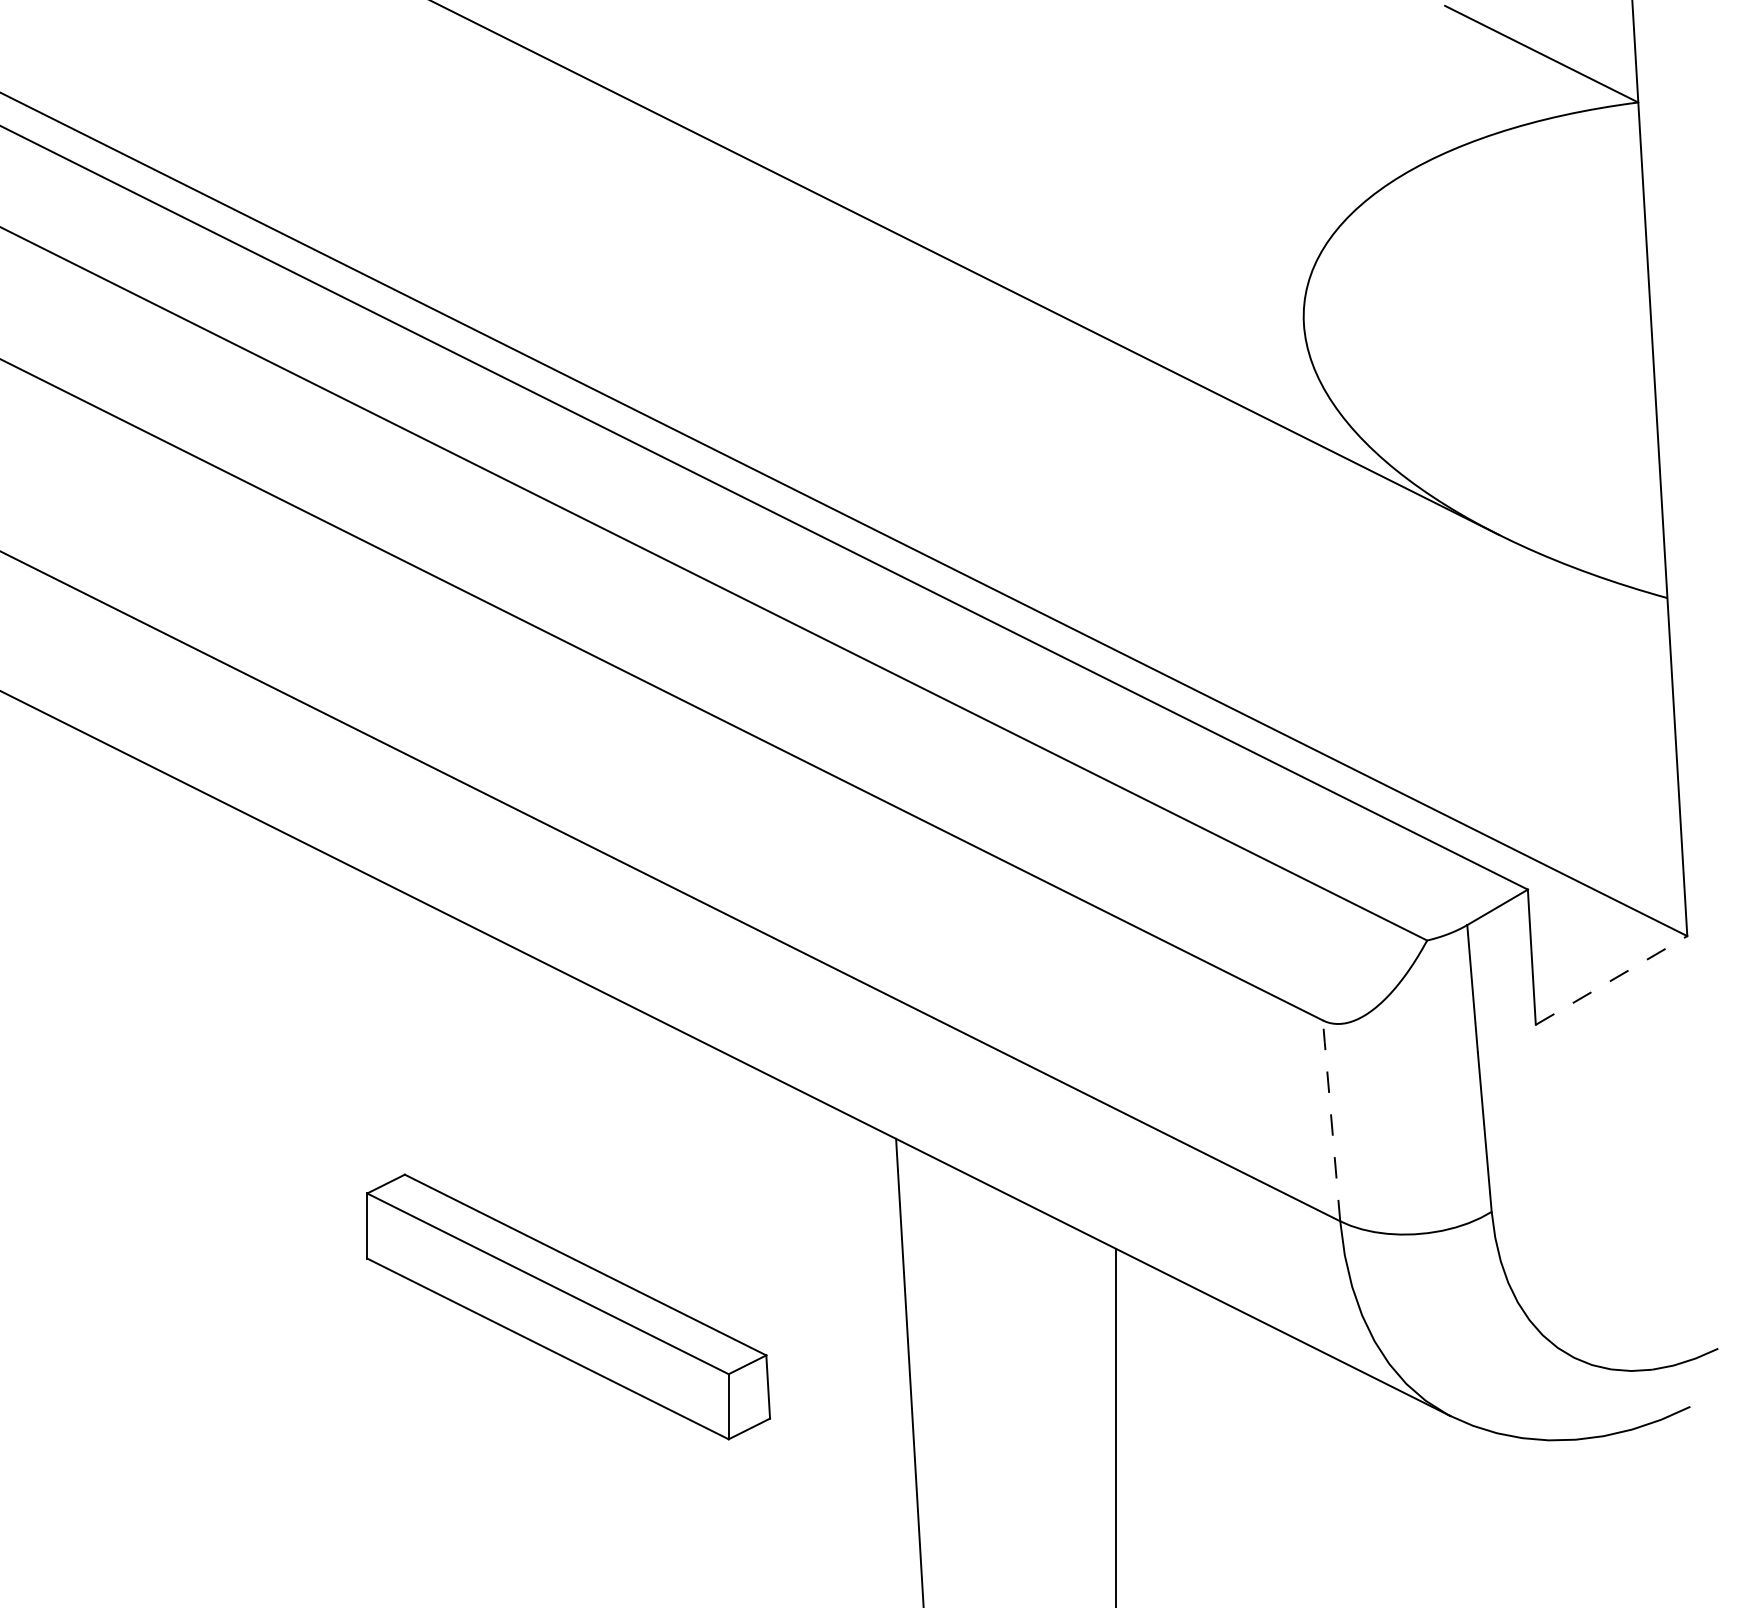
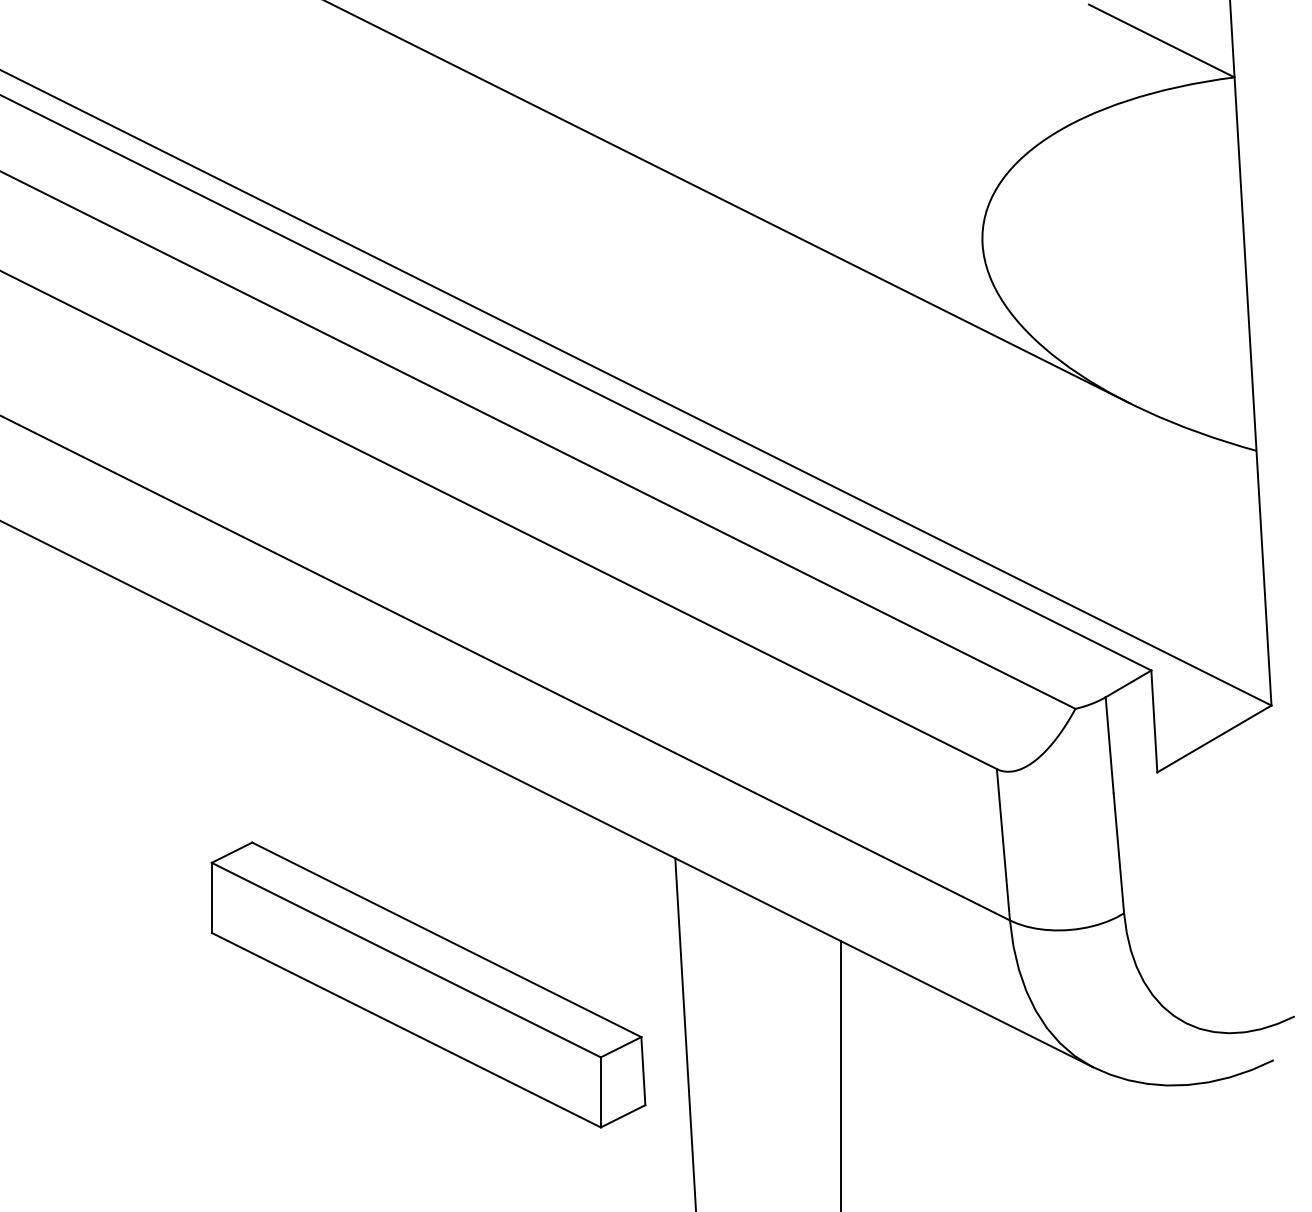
line: (1611, 979) -> (1214, 738), dashed -> solid
line: (1331, 1120) -> (1003, 844), dashed -> solid
part: (568, 1306) -> (428, 984), size x1.43

